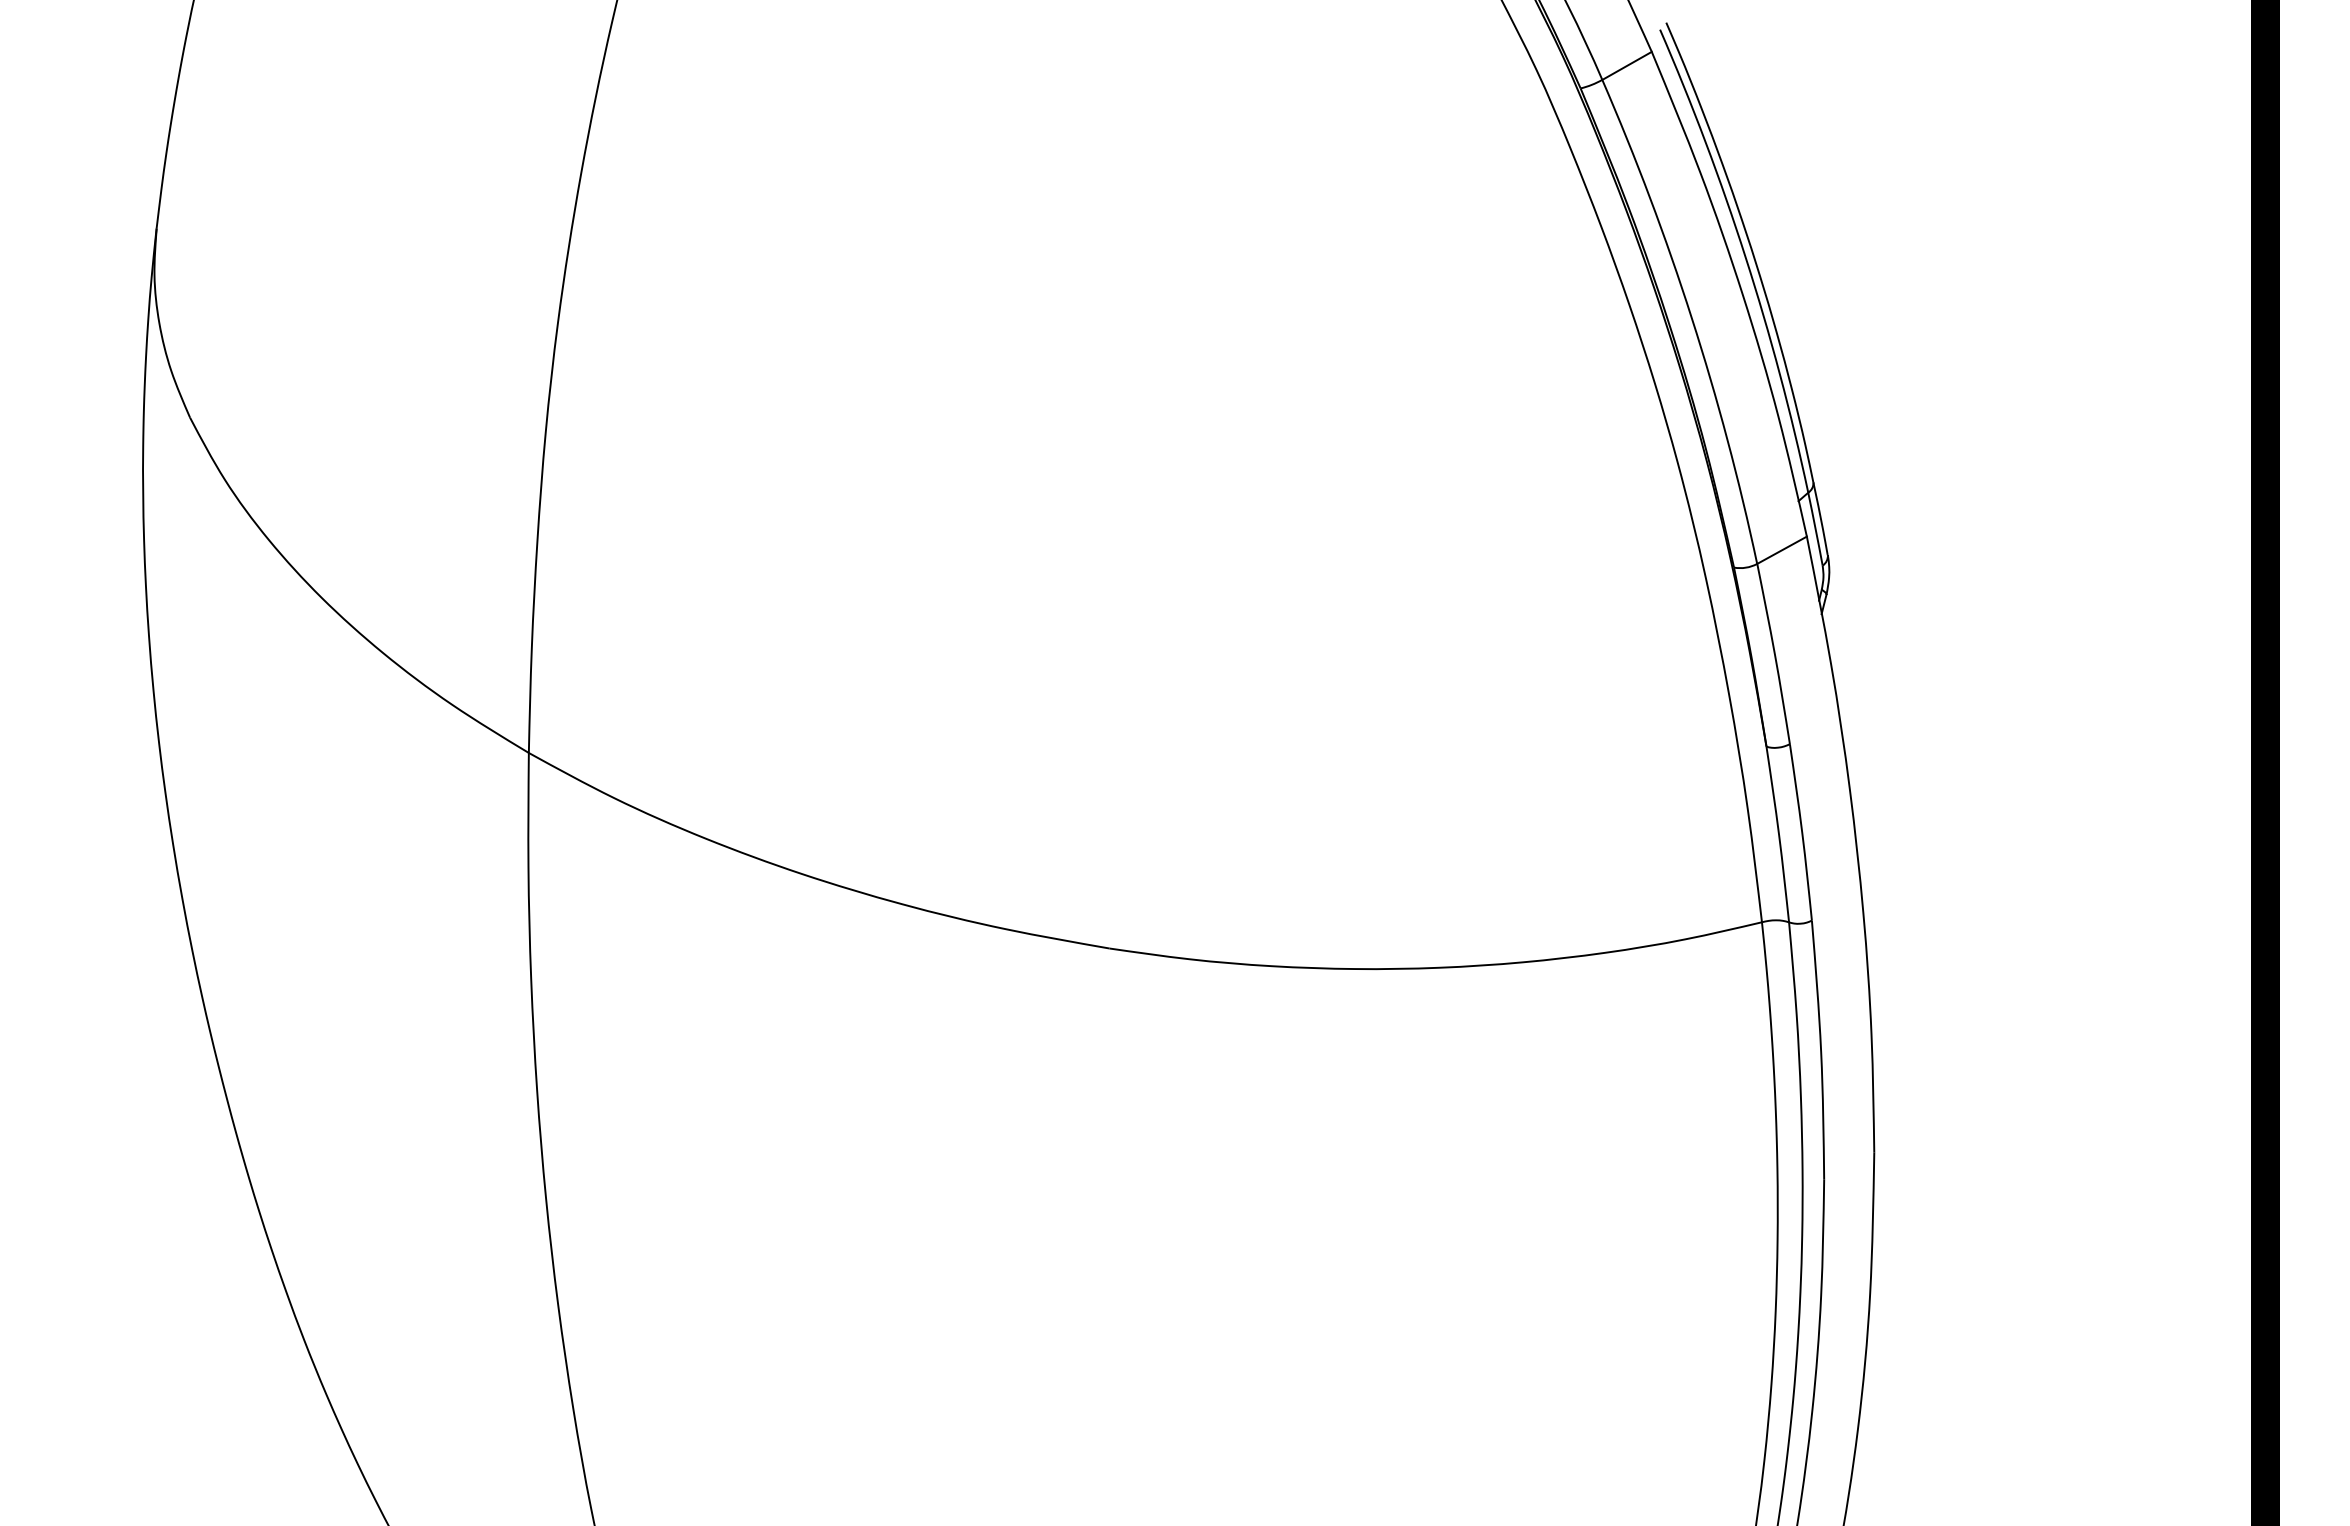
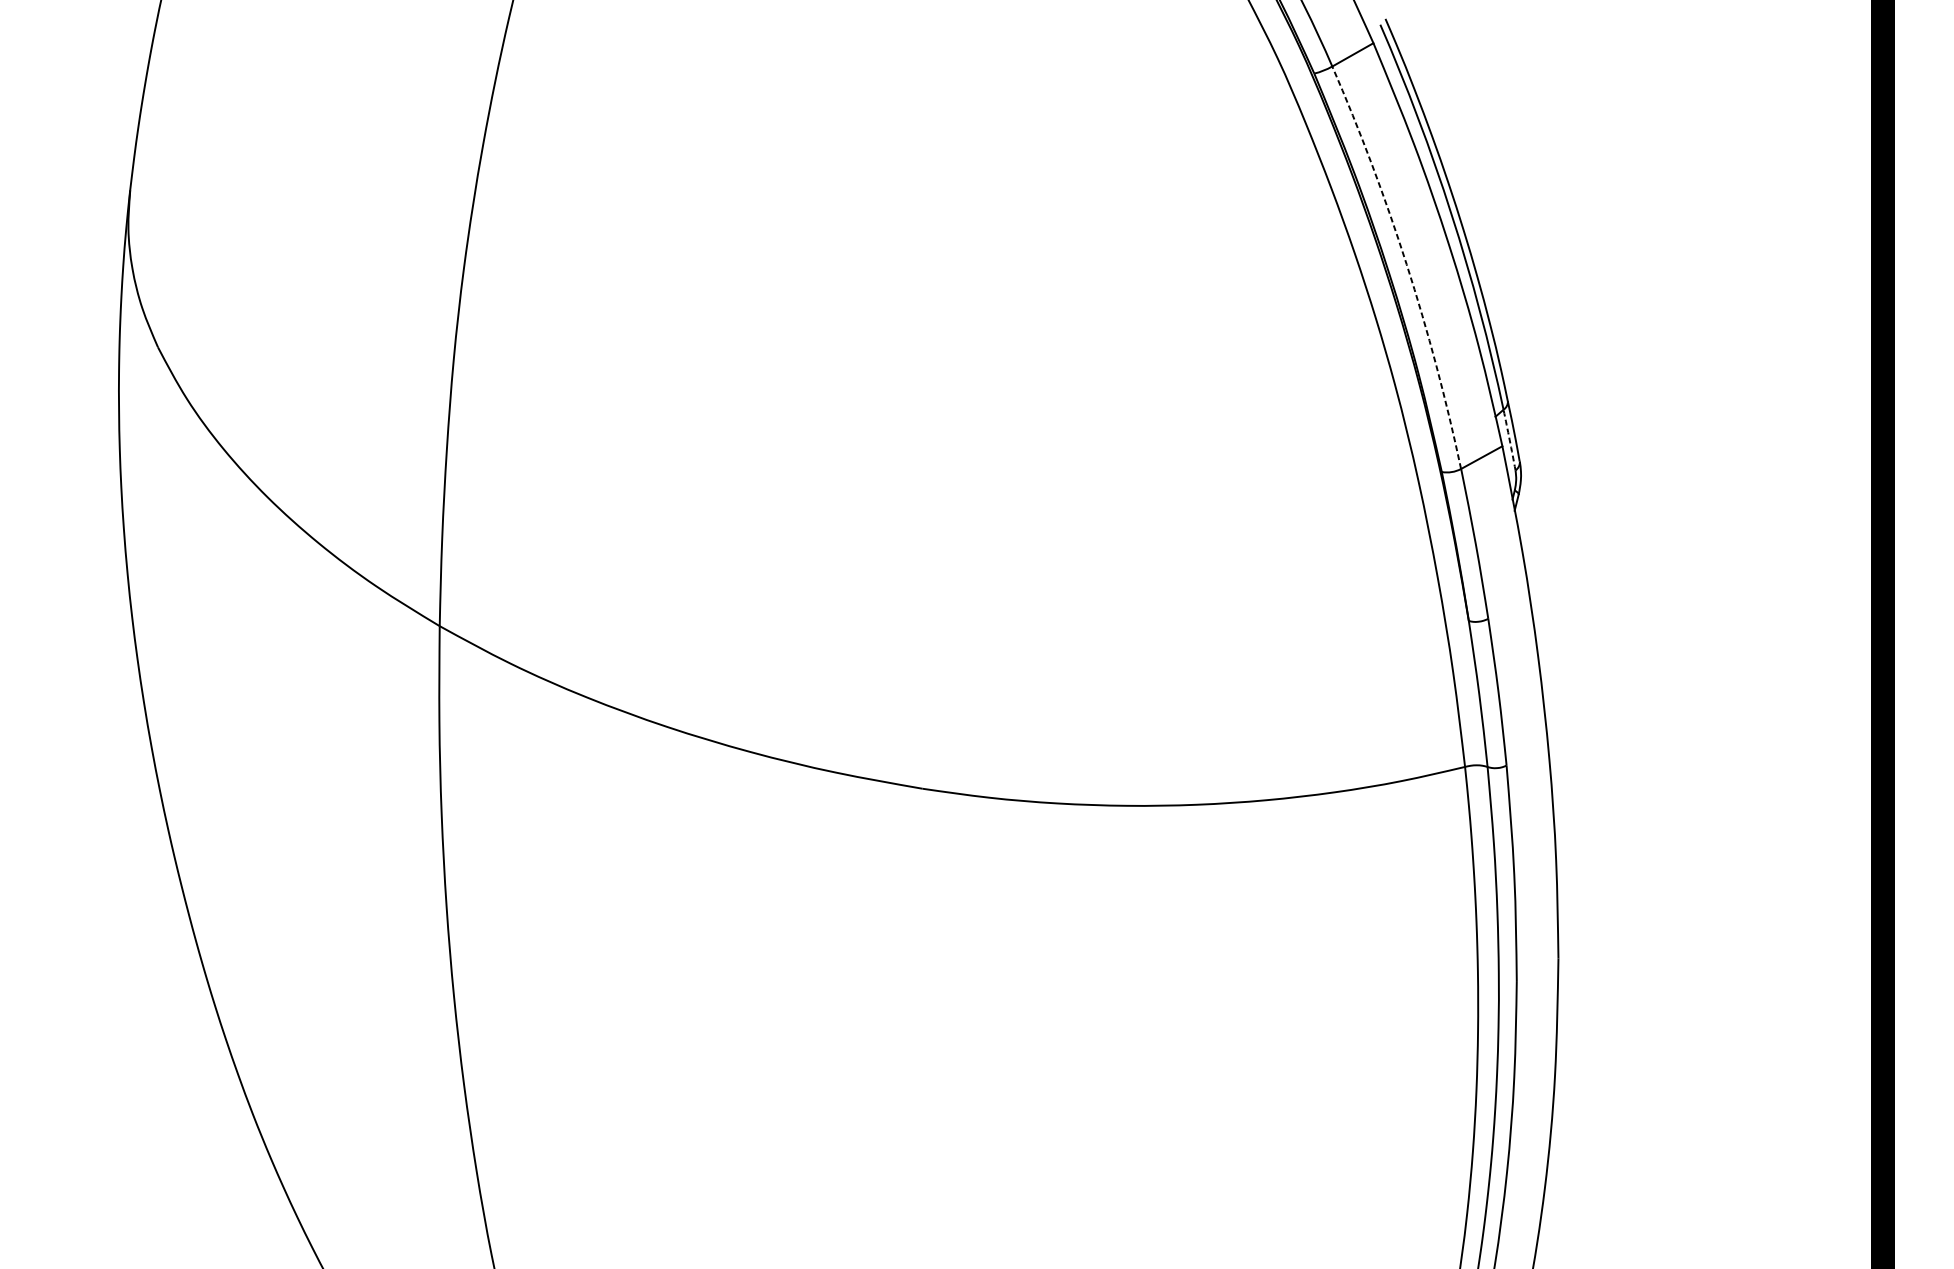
arc: (1691, 318) -> (1406, 264), solid -> dashed
arc: (1815, 529) -> (1509, 440), solid -> dashed

